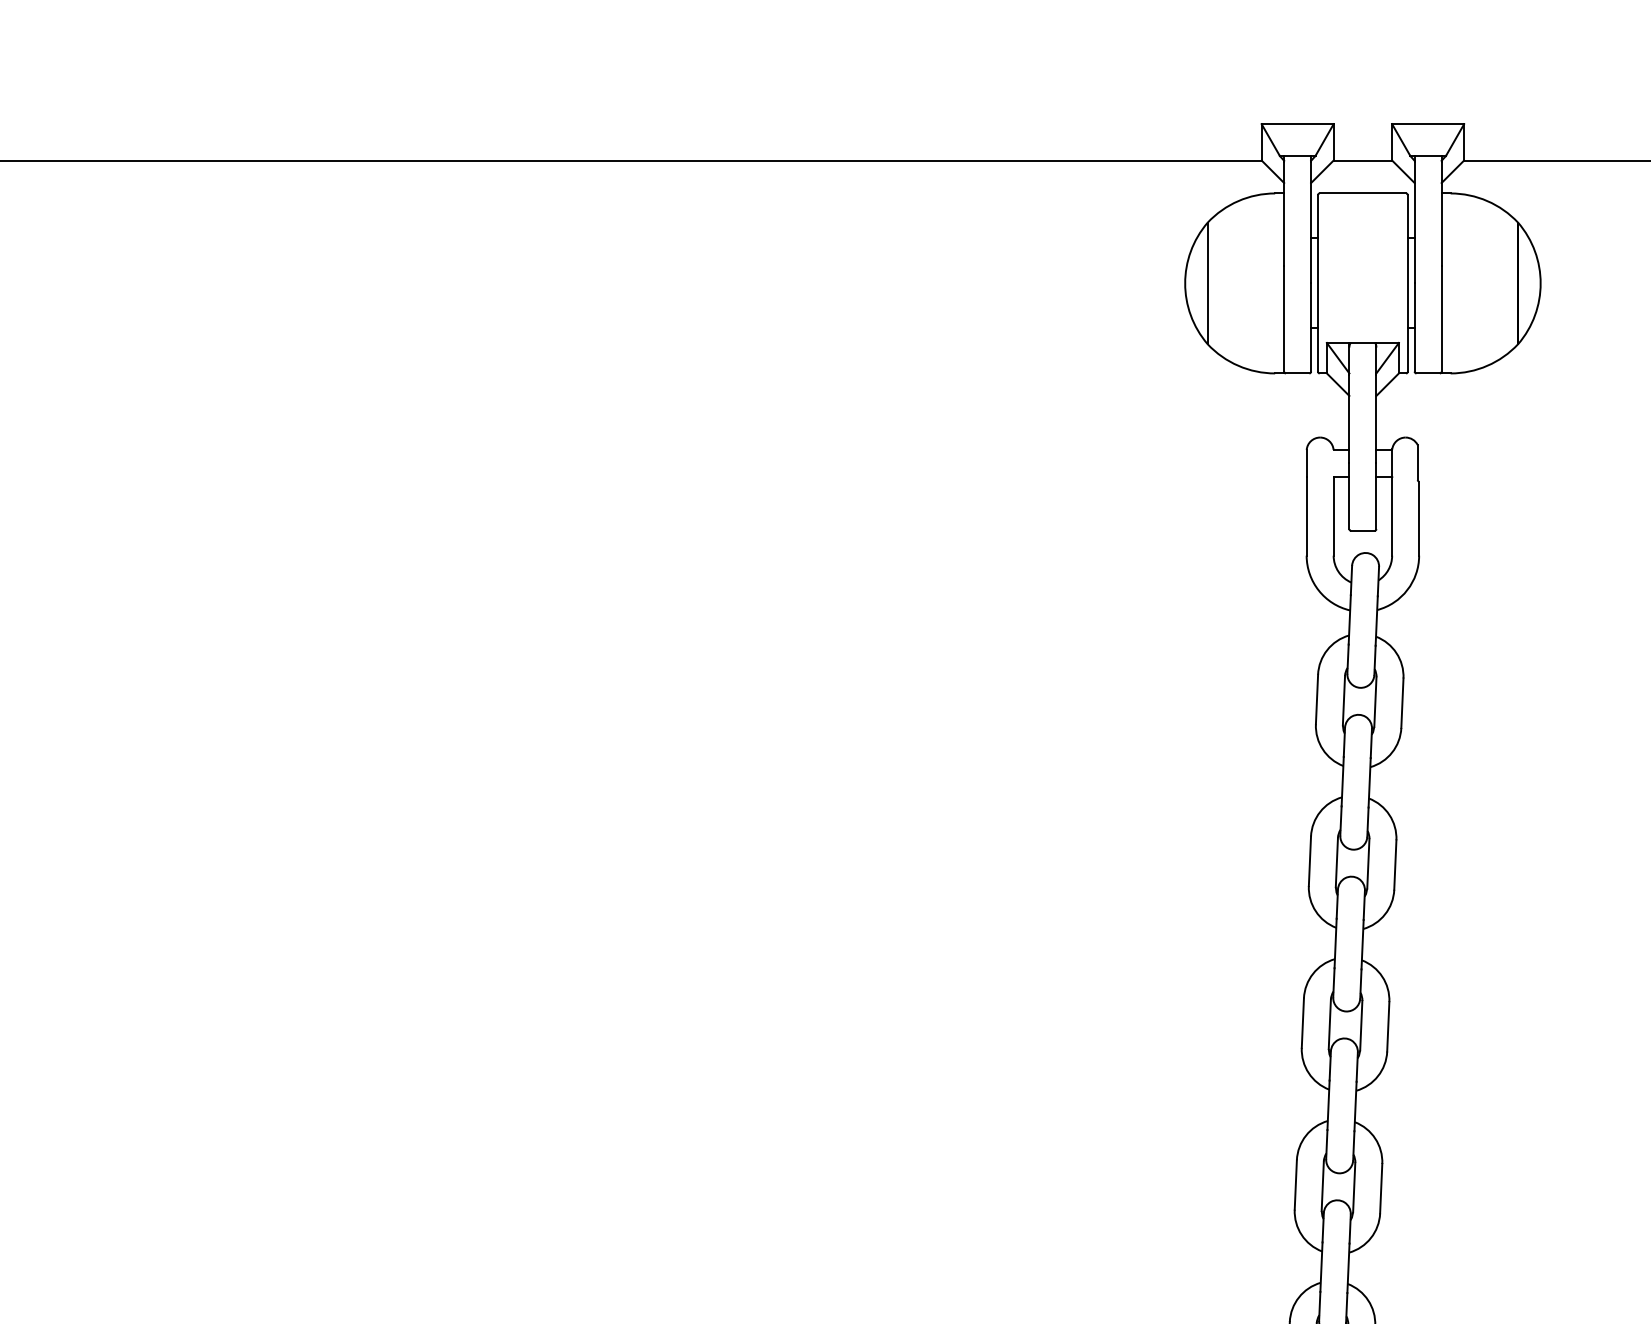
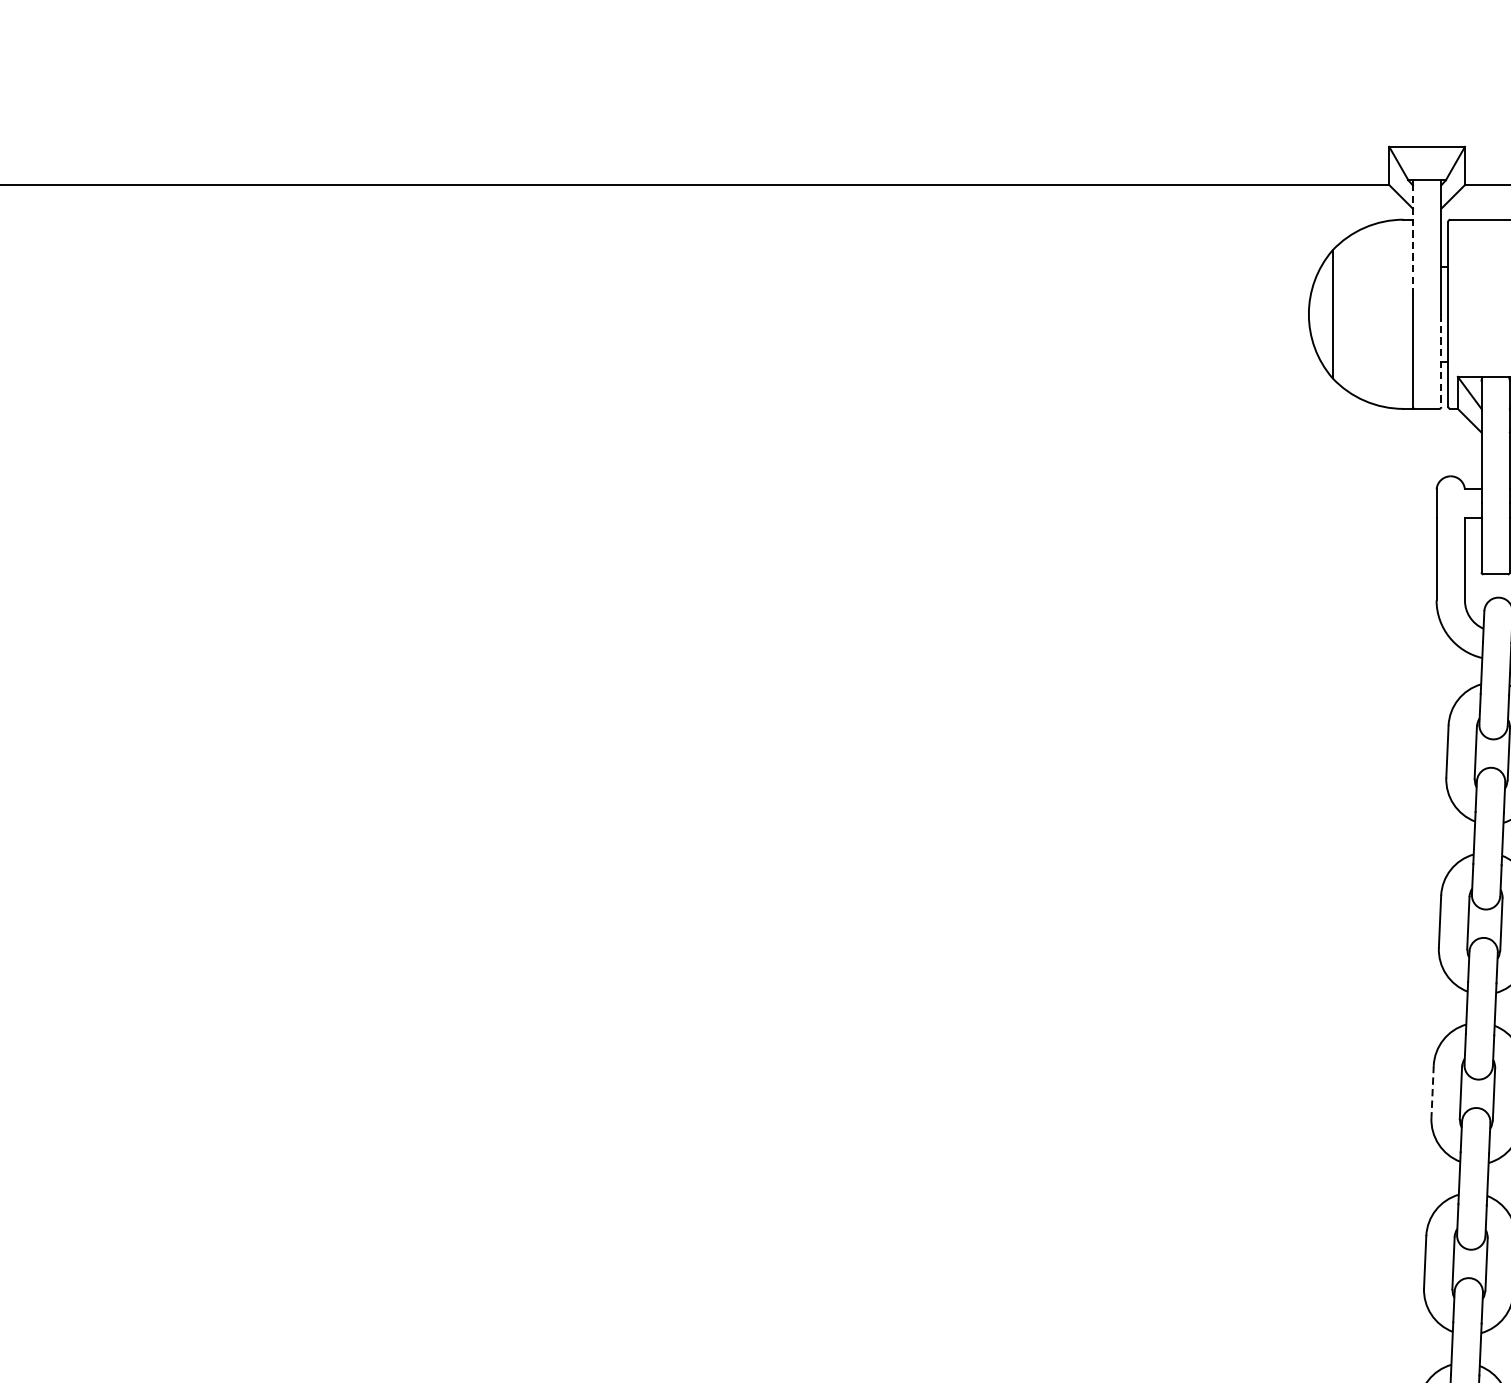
line: (1284, 213) -> (1413, 240), solid -> dashed
line: (1311, 328) -> (1441, 361), solid -> dashed
line: (1302, 1023) -> (1432, 1092), solid -> dashed

